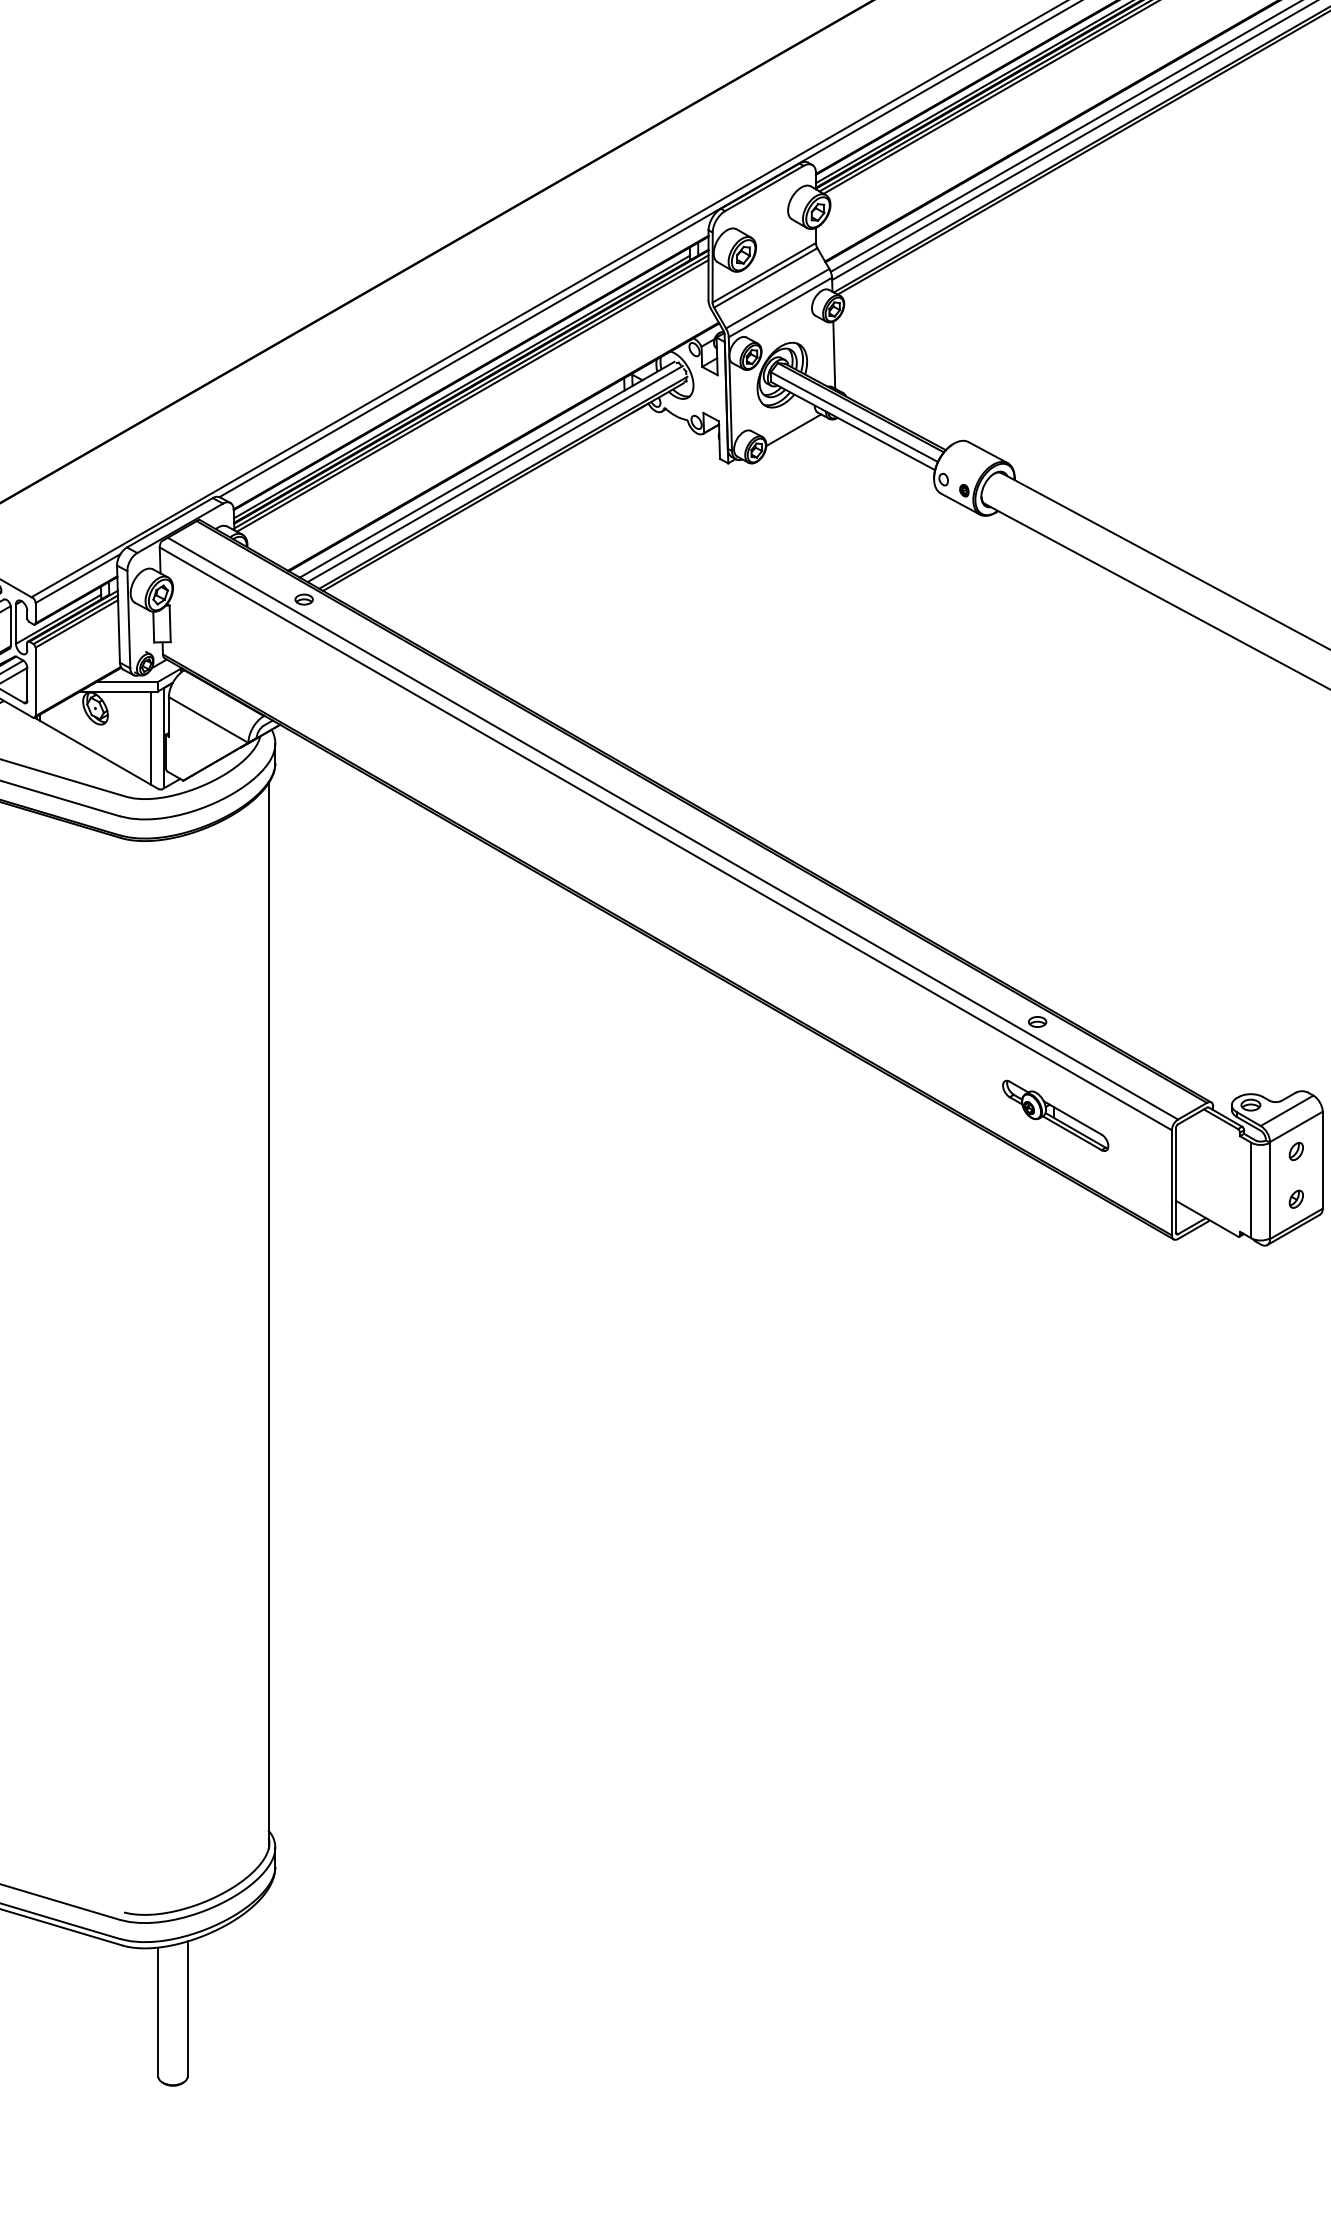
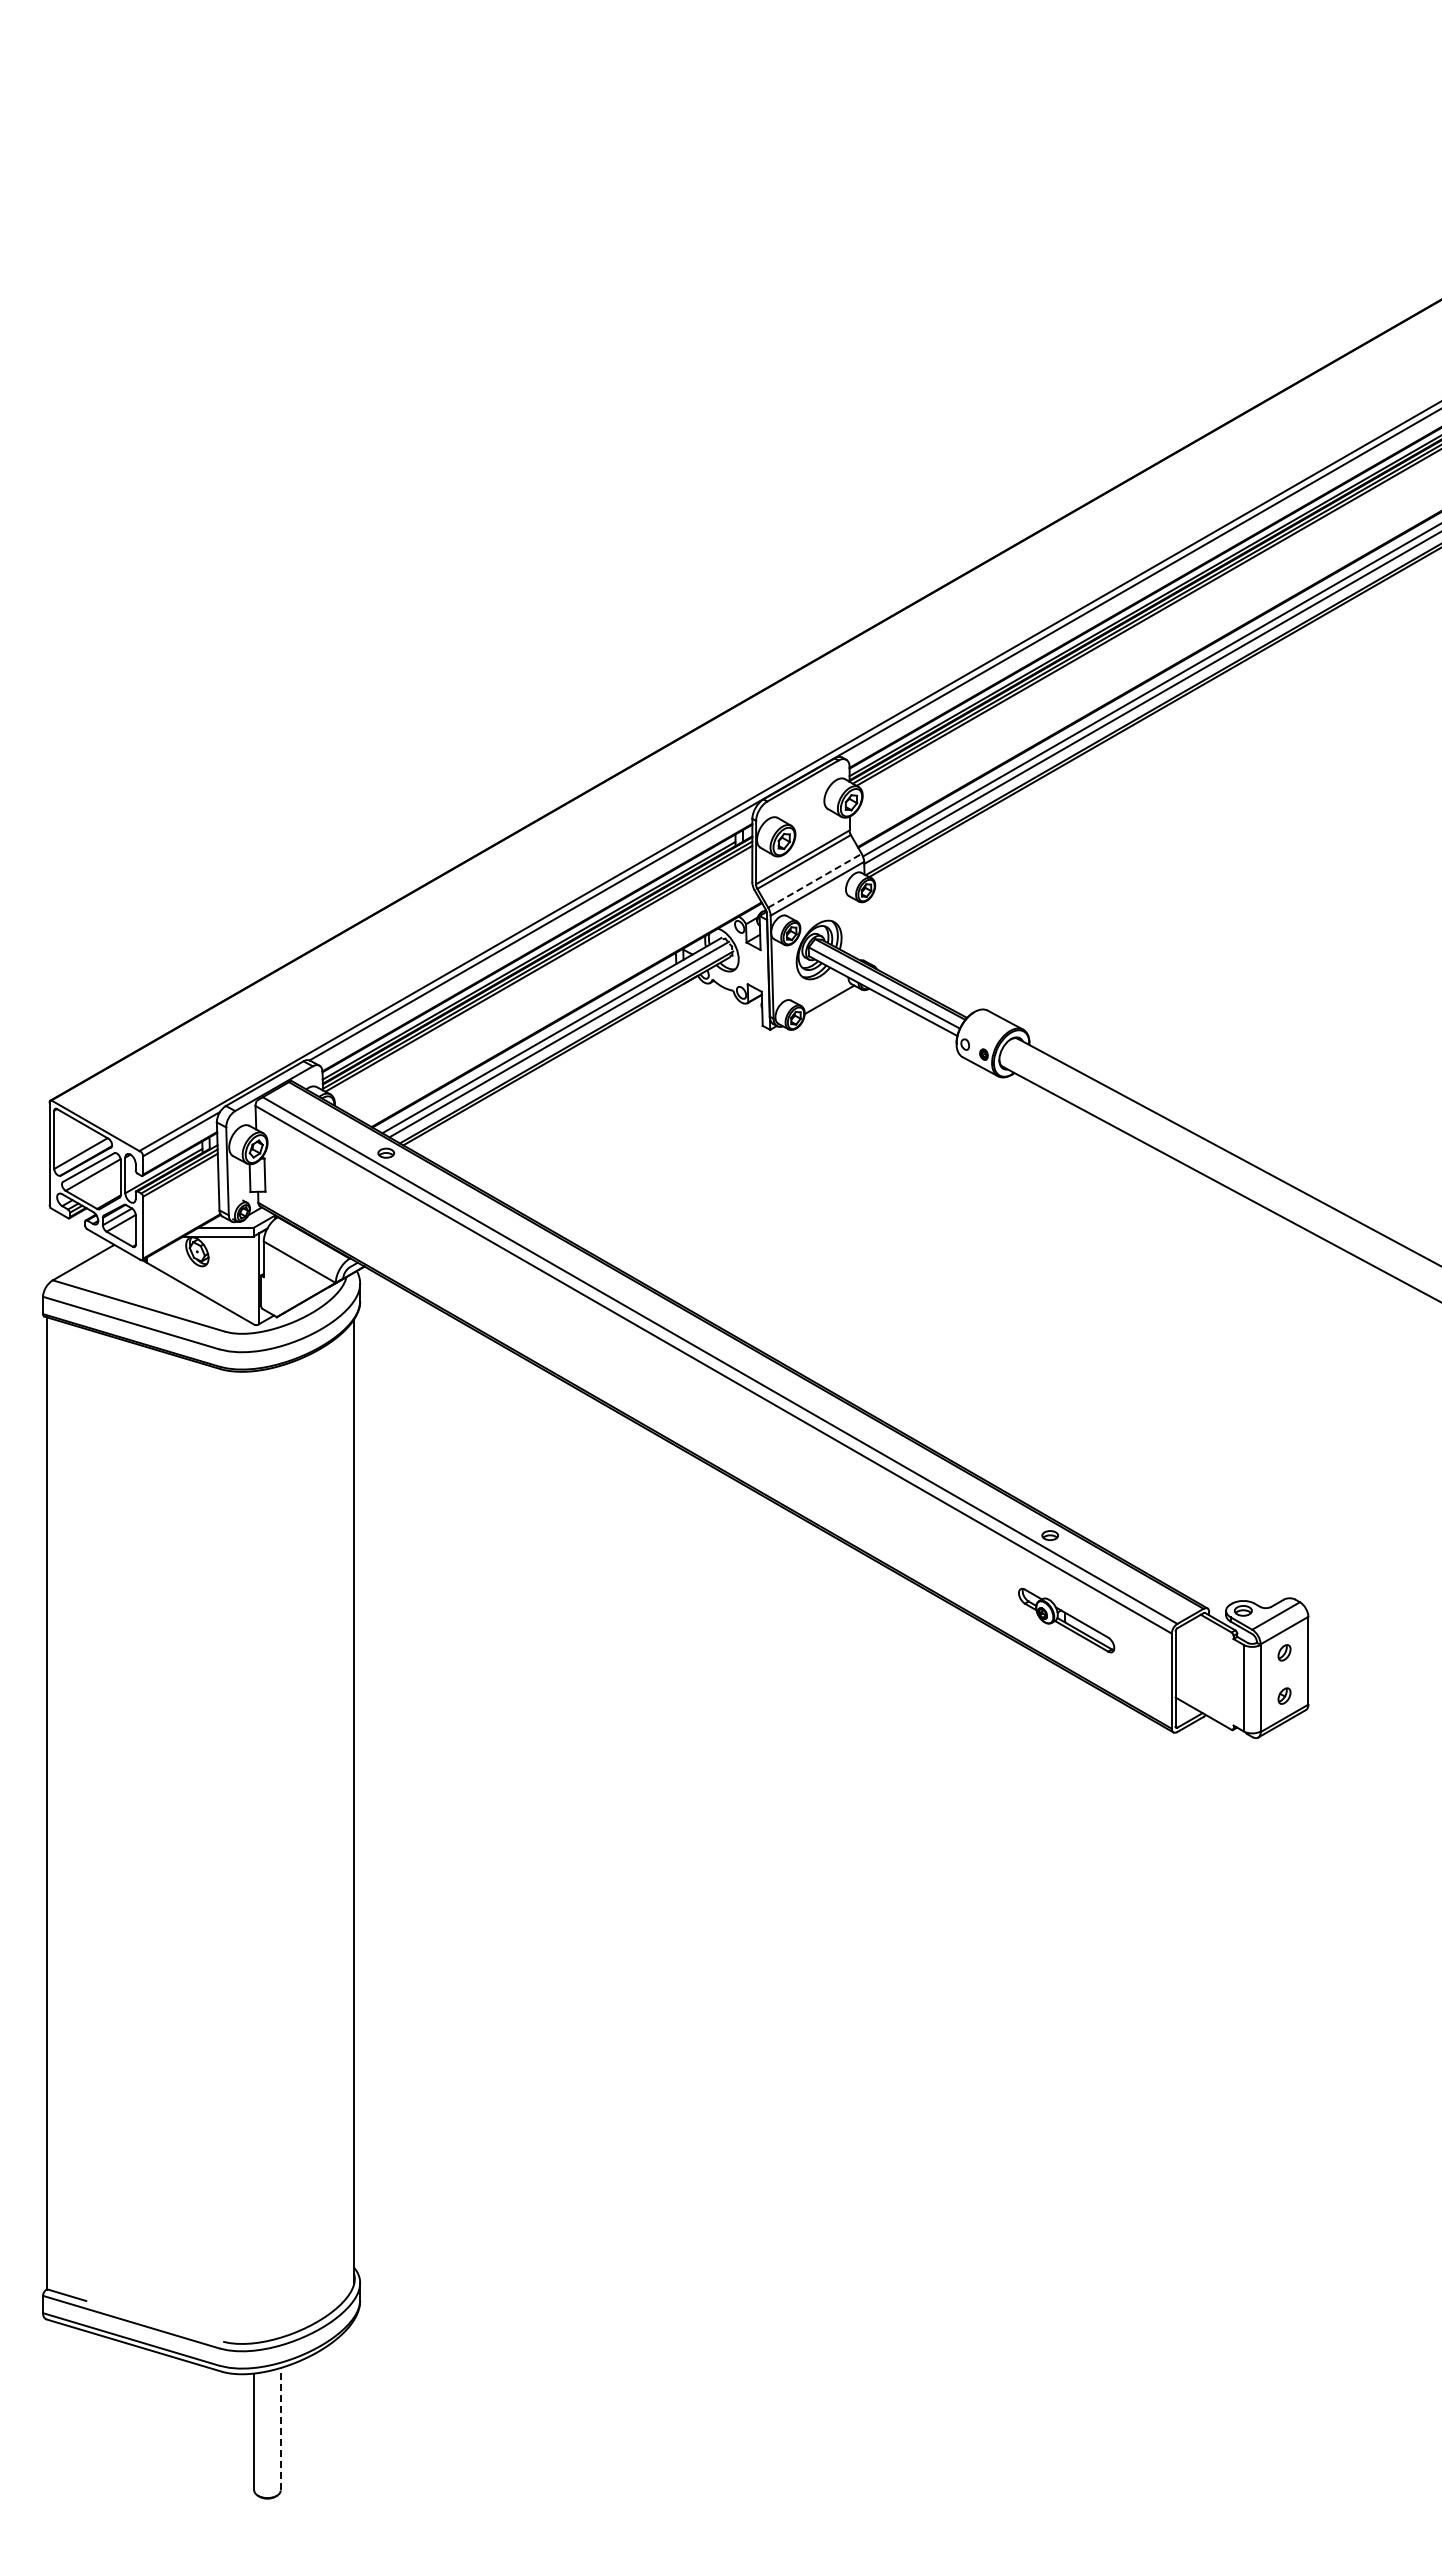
line: (777, 298) -> (814, 880), solid -> dashed
line: (834, 354) -> (866, 931), removed
line: (150, 738) -> (247, 1278), removed
line: (187, 2008) -> (280, 2428), solid -> dashed

